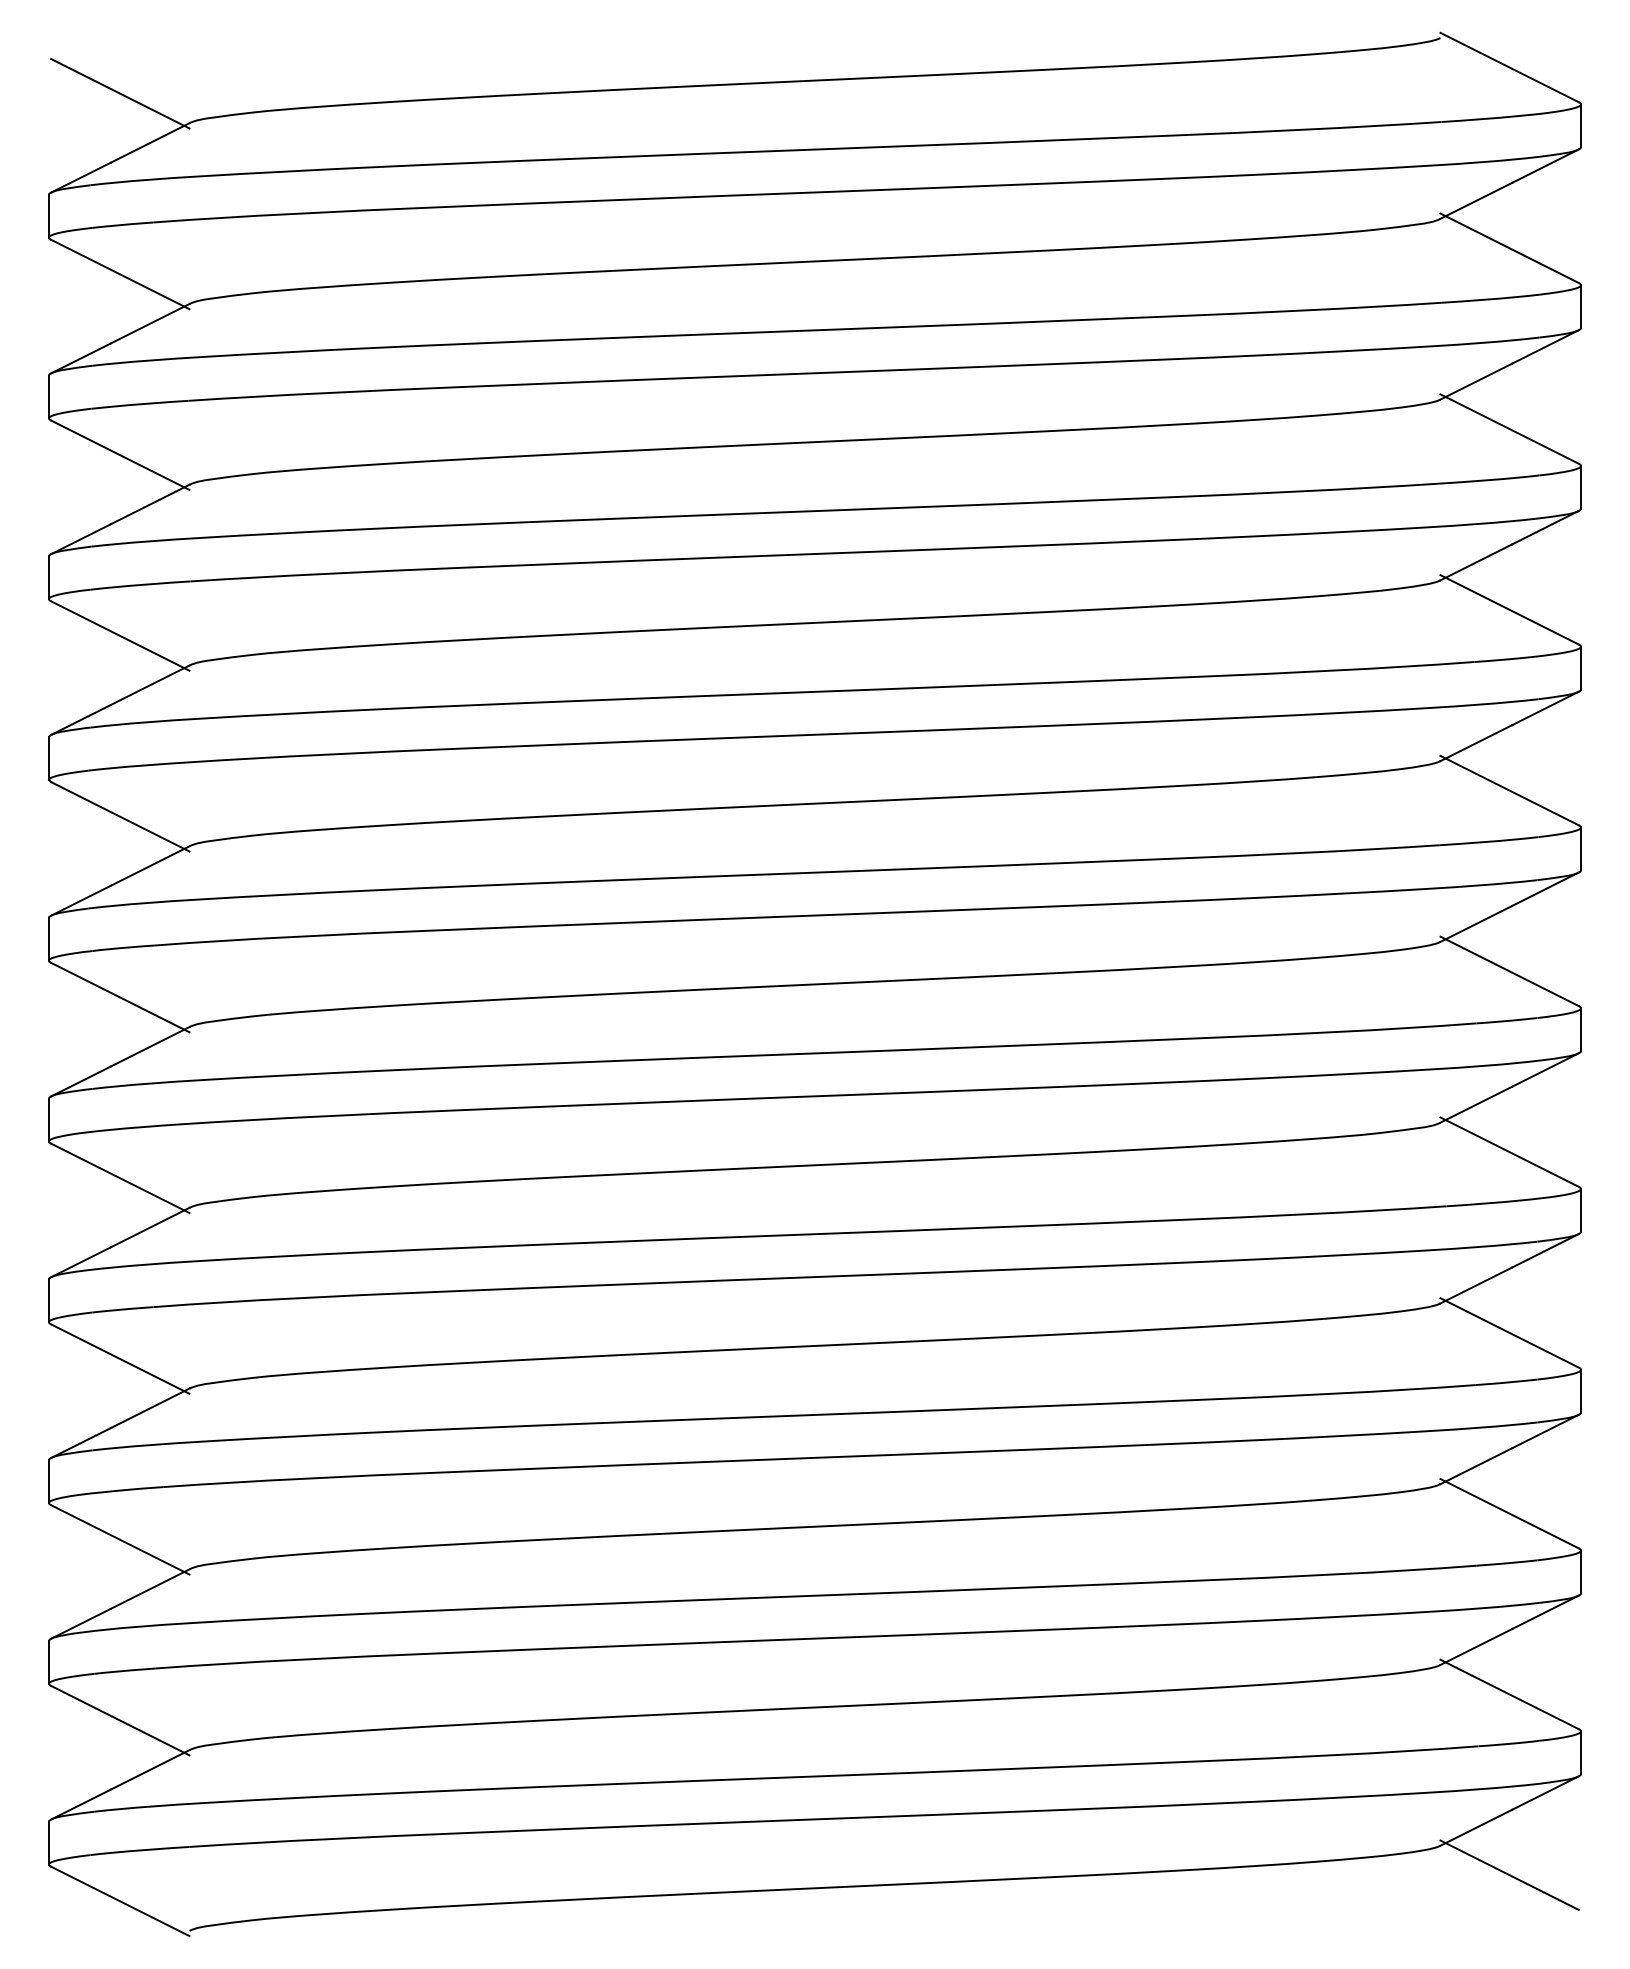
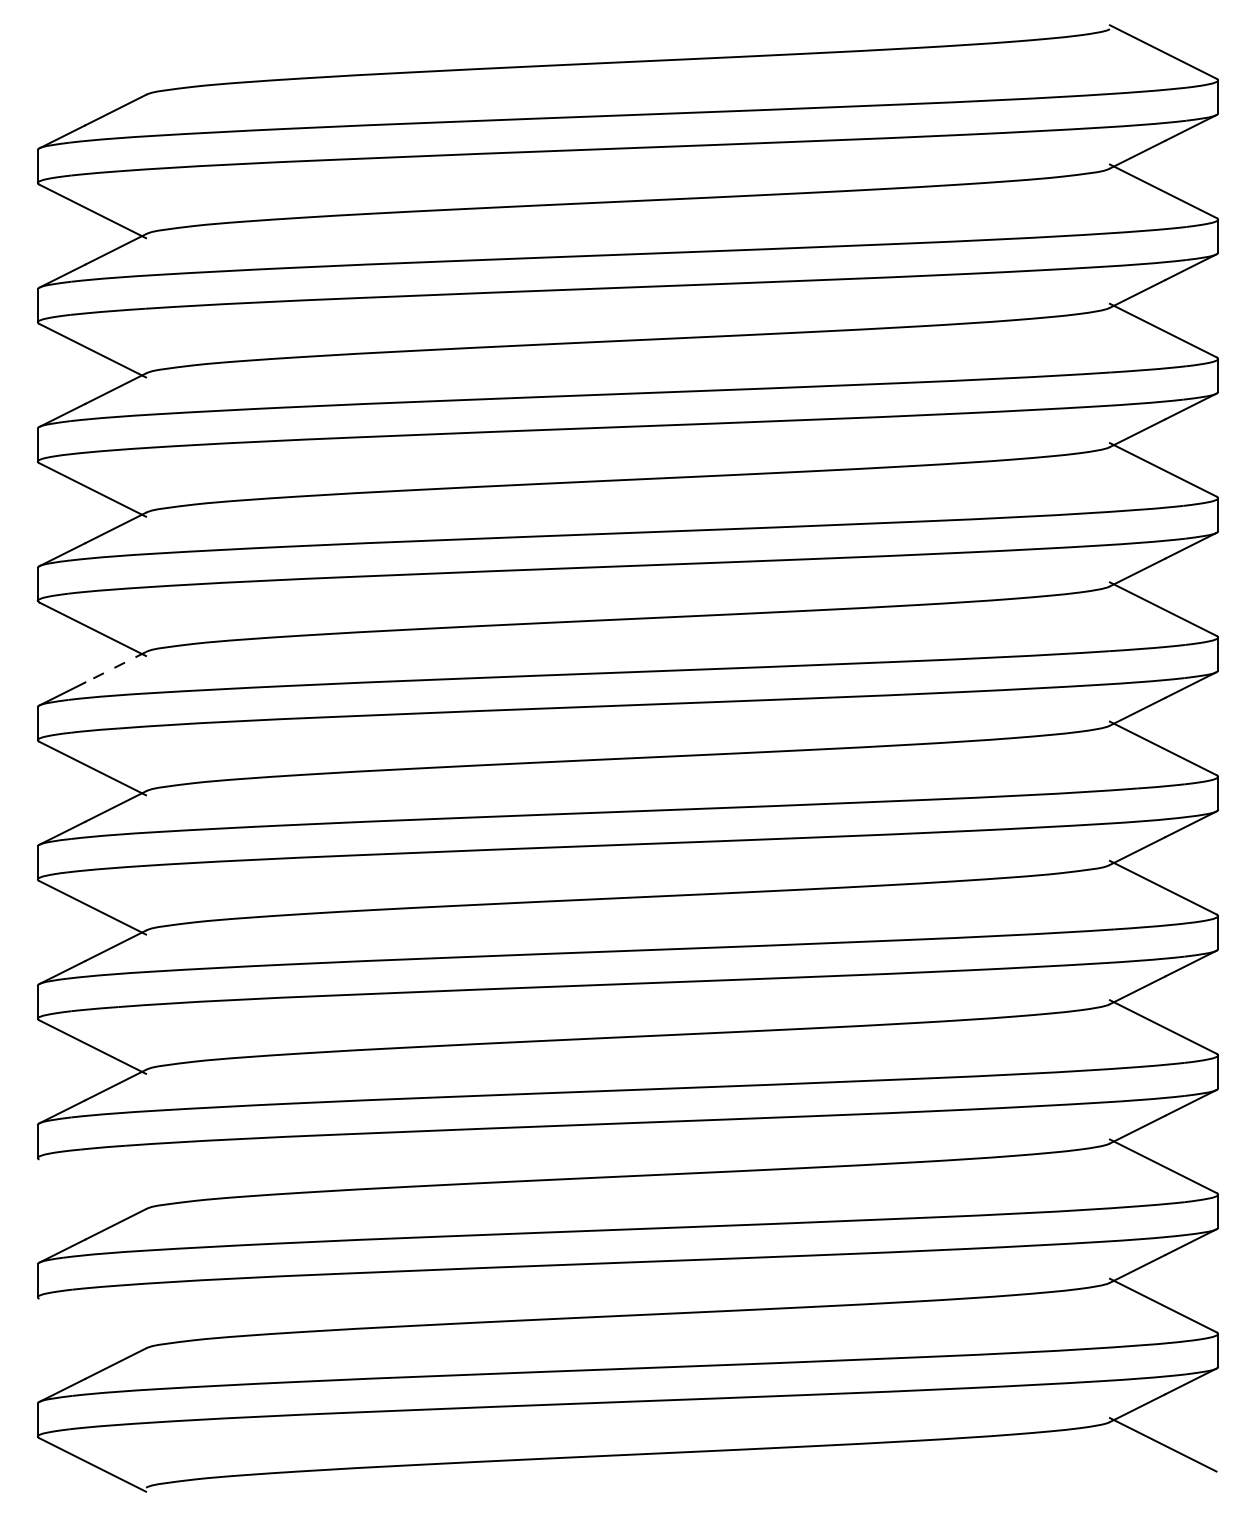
line: (120, 93) -> (92, 71), removed
line: (149, 866) -> (115, 667), solid -> dashed
line: (120, 1539) -> (92, 1186), removed
line: (120, 1720) -> (92, 1325), removed

